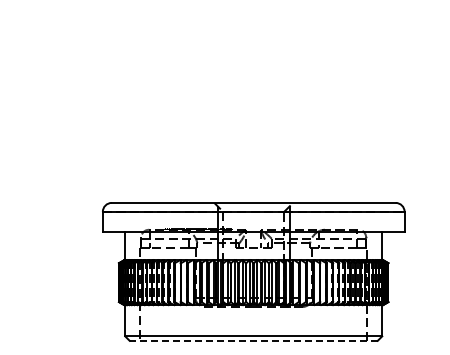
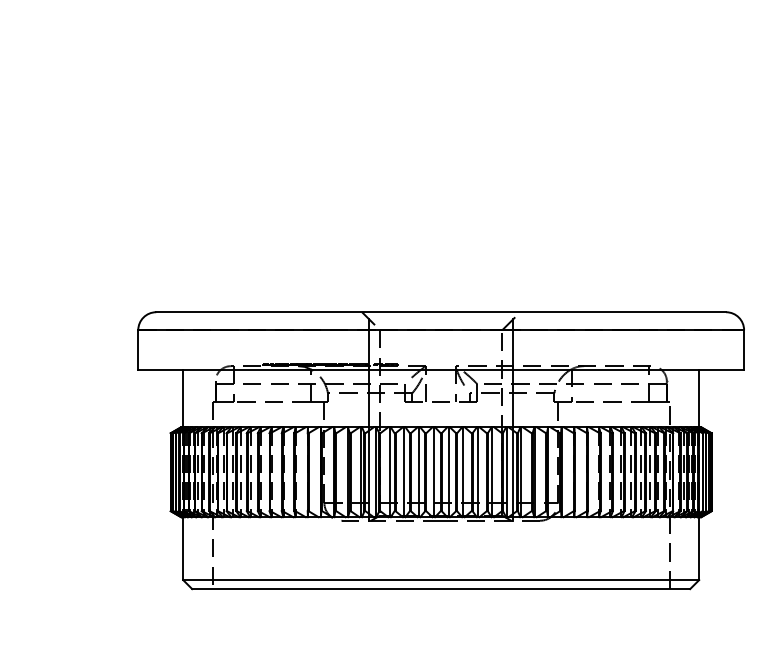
line: (253, 340) -> (440, 588), dashed -> solid

